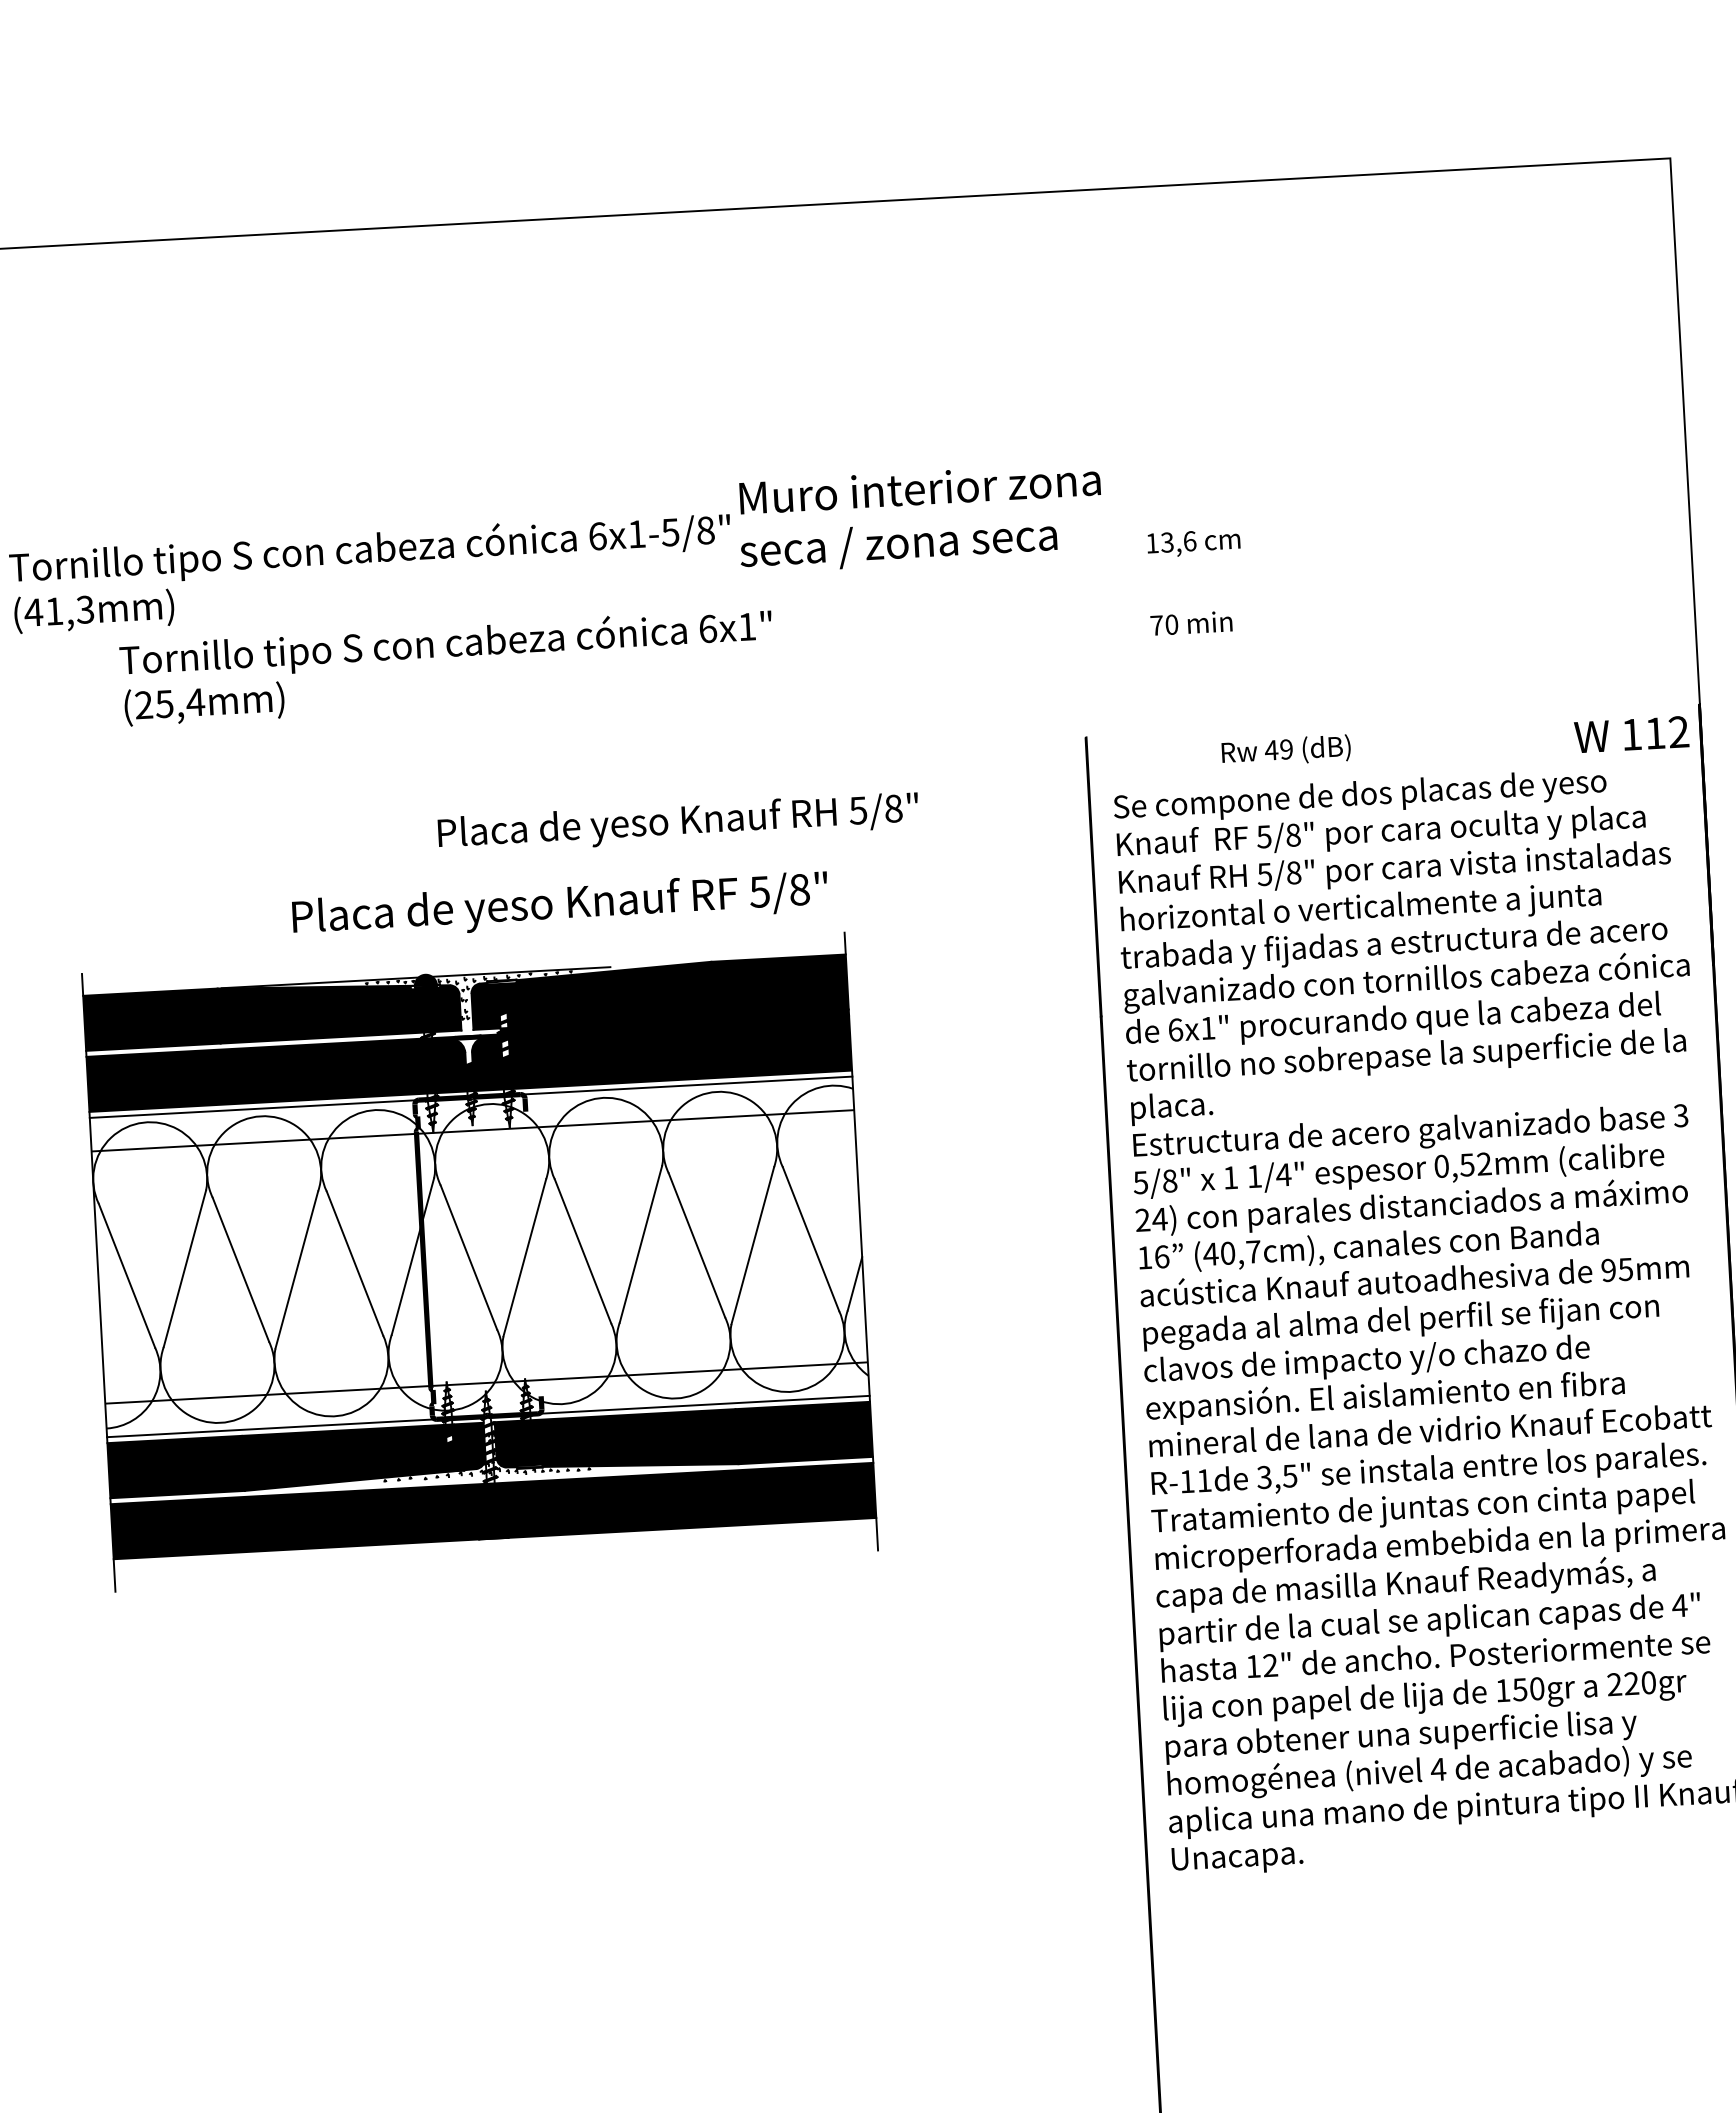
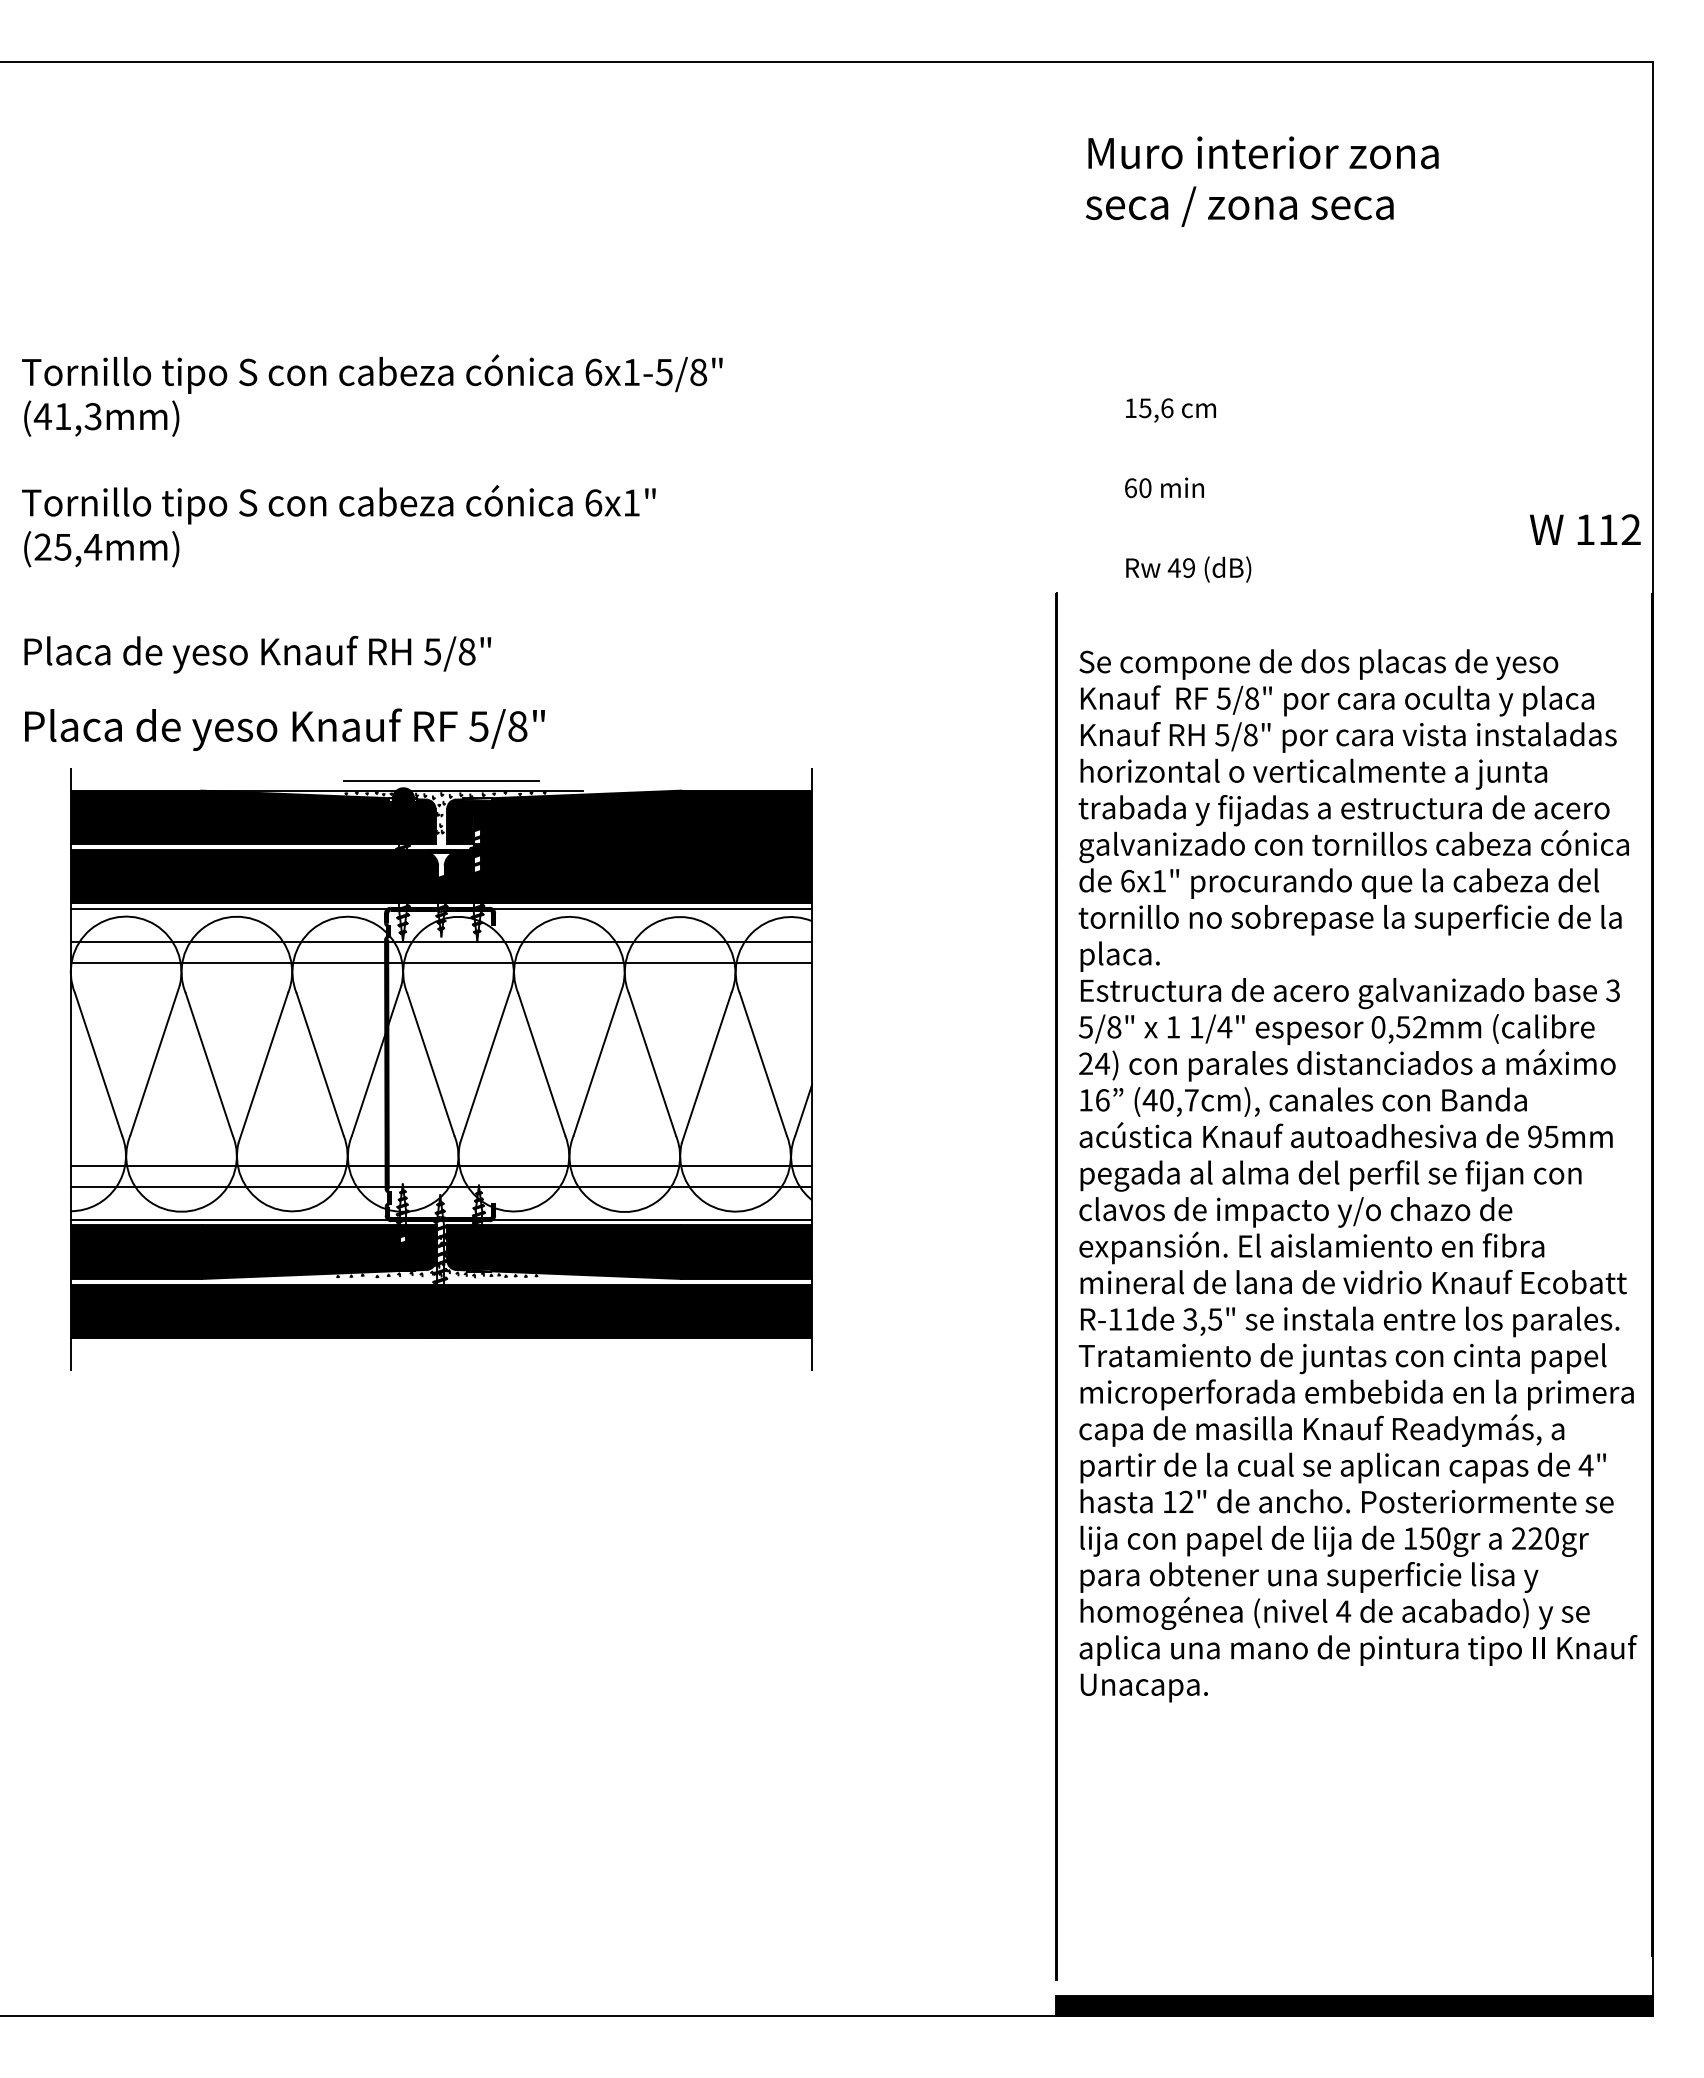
text: (920, 517) -> (1262, 181), moved
text: (1167, 541) -> (1145, 407), 13,6 -> 15,6
text: (1156, 625) -> (1130, 488), 70 -> 60
text: (446, 667) -> (338, 526), moved
text: (1631, 734) -> (1585, 529), moved
text: (1286, 750) -> (1188, 569), moved
text: (678, 823) -> (257, 654), moved
text: (559, 905) -> (284, 729), moved
line: (462, 964) -> (440, 780), added
line: (474, 1152) -> (441, 963), added
line: (485, 1360) -> (441, 1165), added

